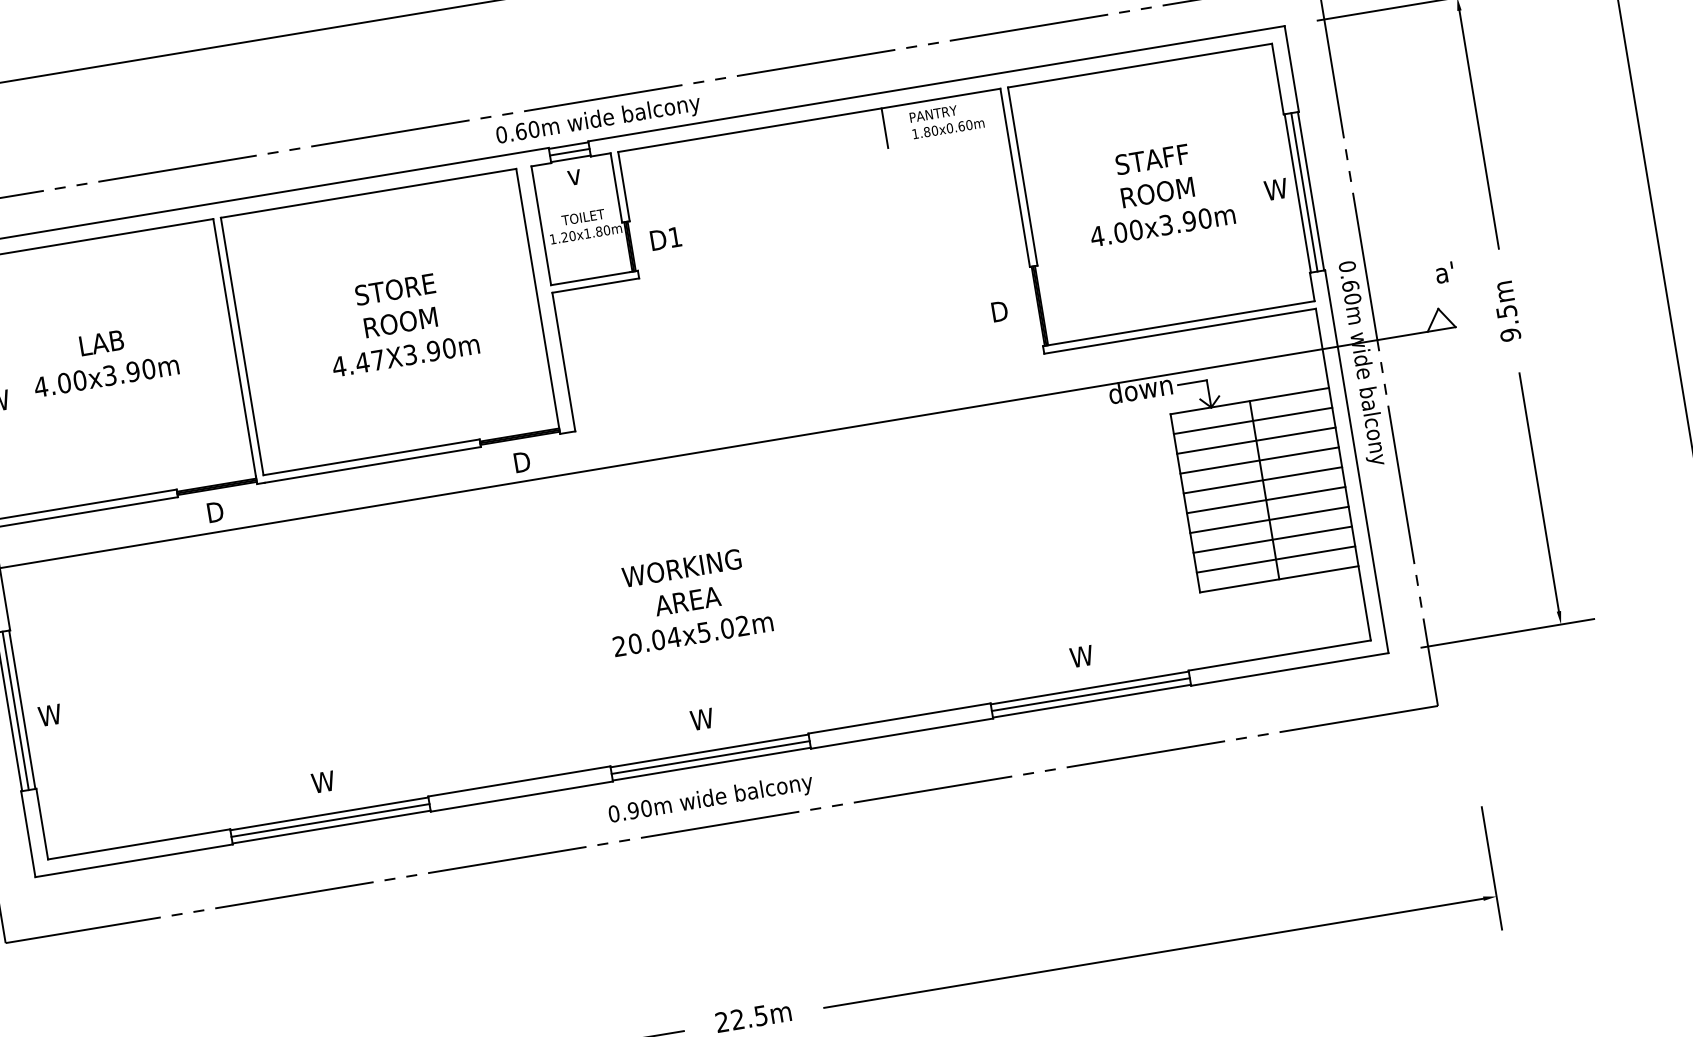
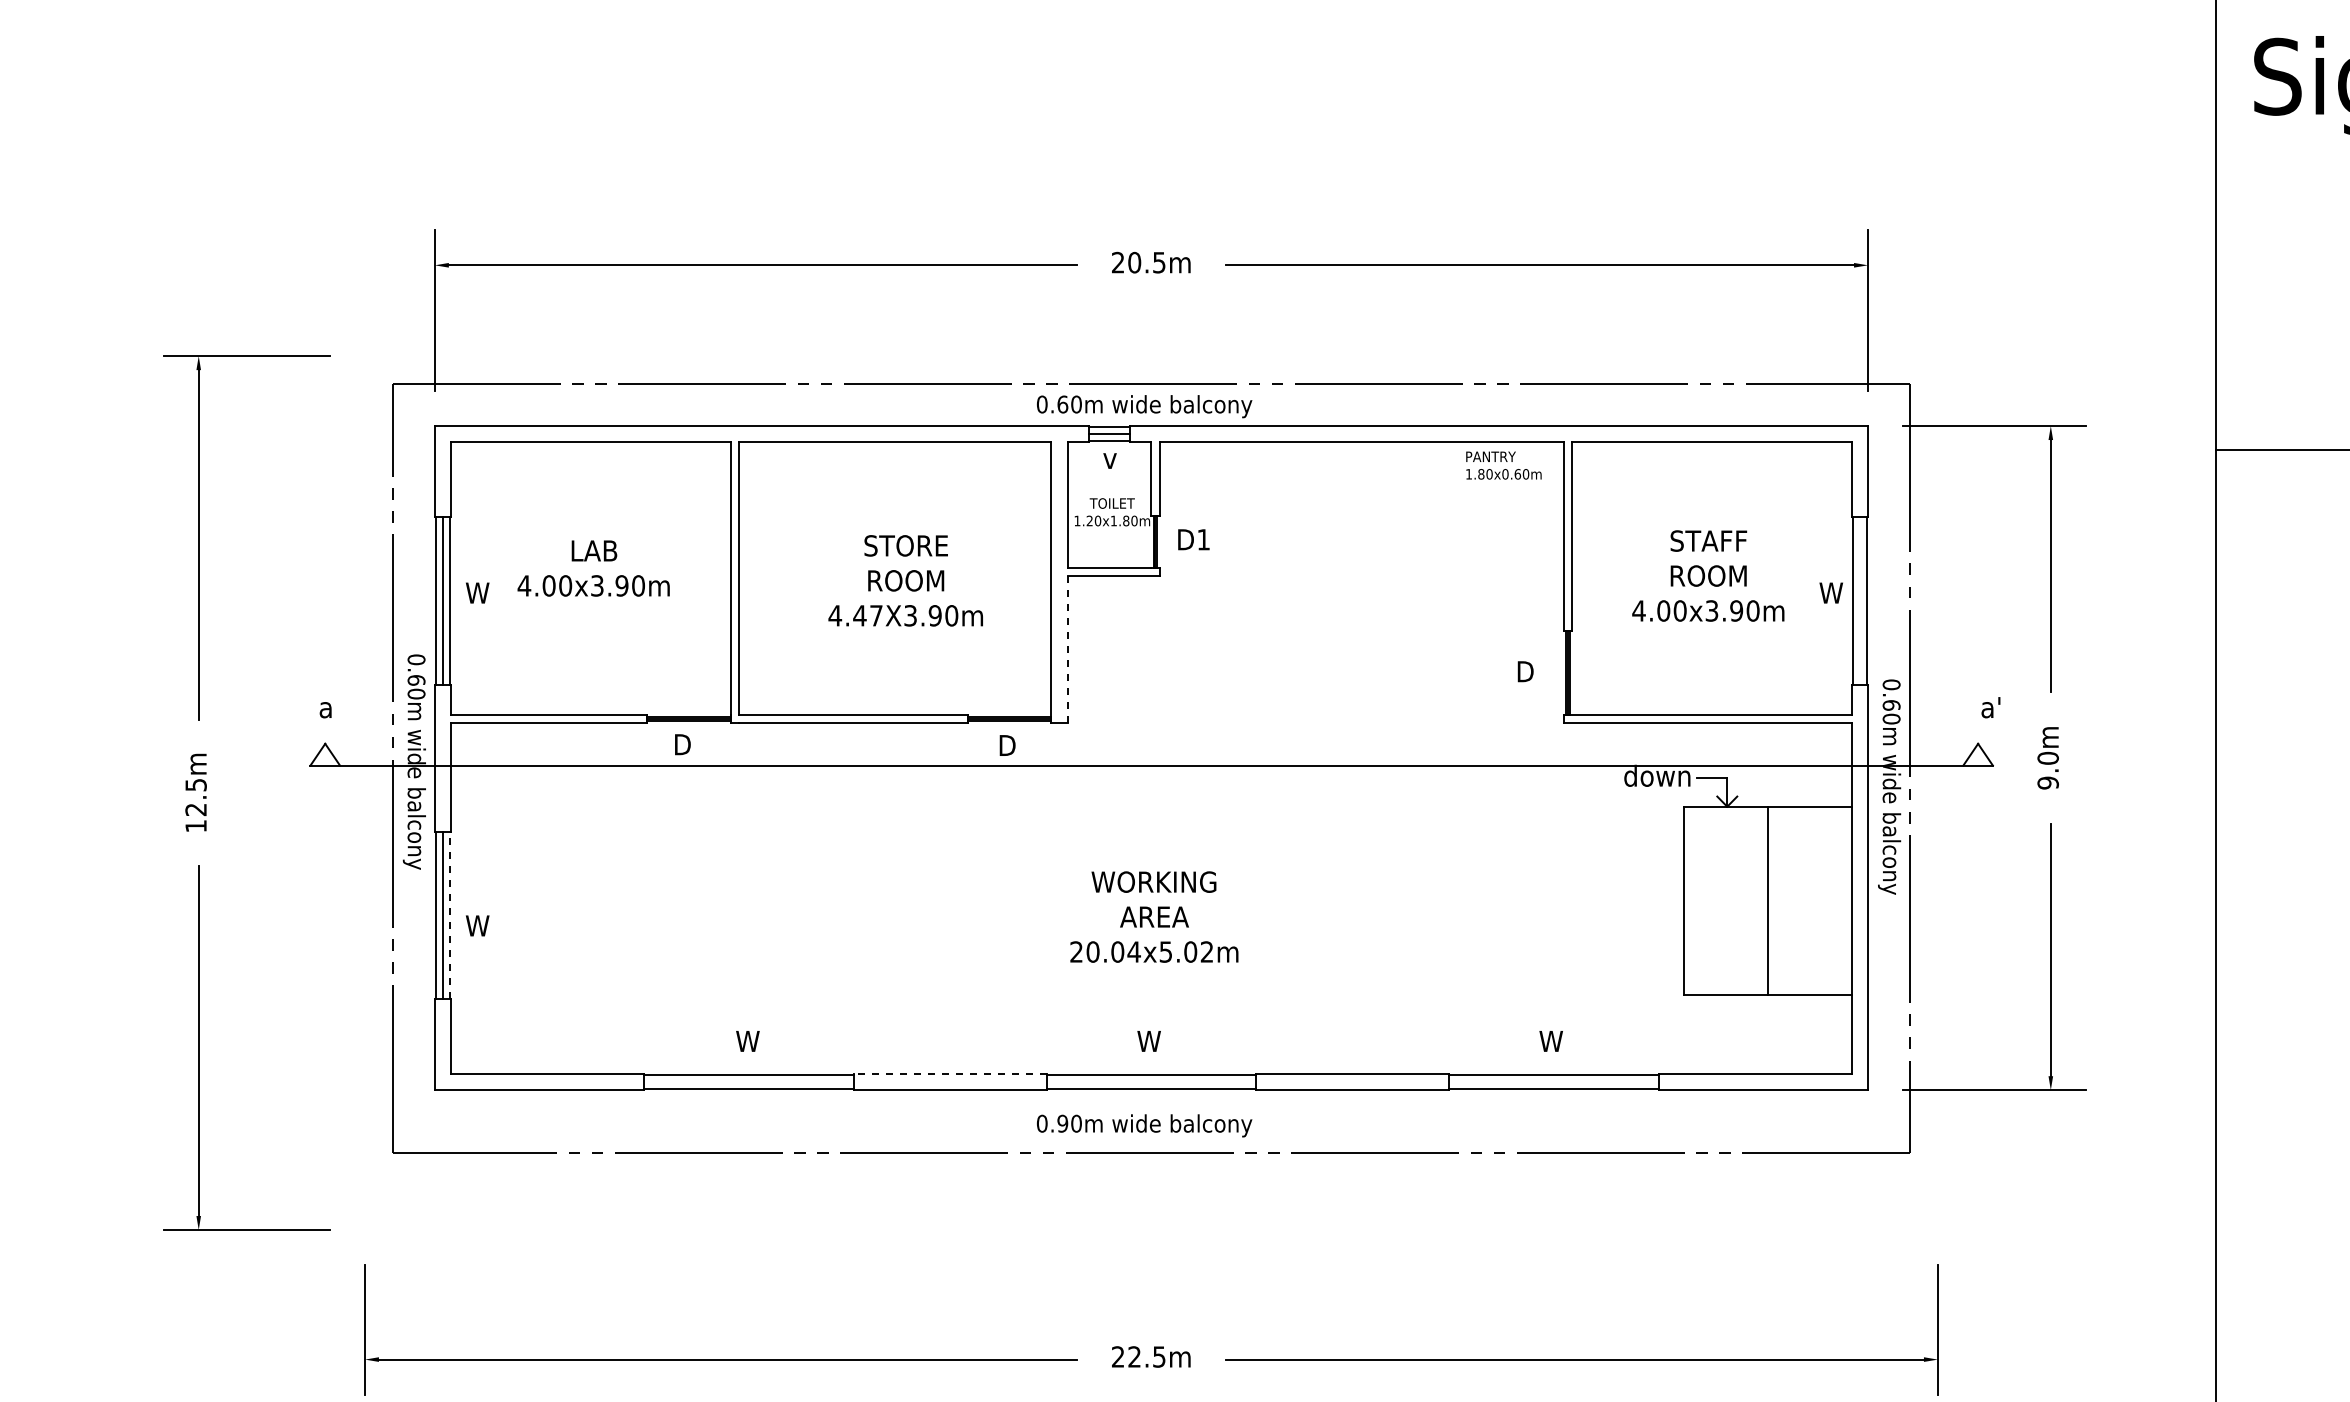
line: (885, 128) -> (1438, 463), removed
line: (1303, 192) -> (1859, 600), removed
text: (1505, 310) -> (2047, 757), 9.5m -> 9.0m
line: (563, 362) -> (1067, 649), solid -> dashed
line: (1252, 420) -> (1767, 827), removed
line: (1255, 440) -> (1767, 848), removed
line: (1259, 460) -> (1767, 869), removed
line: (1262, 480) -> (1767, 890), removed
line: (1265, 500) -> (1767, 911), removed
line: (1268, 519) -> (1767, 932), removed
line: (1272, 539) -> (1767, 953), removed
line: (1275, 559) -> (1767, 974), removed
line: (1090, 695) -> (1553, 1082), removed
line: (21, 709) -> (449, 915), solid -> dashed
line: (710, 757) -> (1151, 1082), removed
line: (518, 781) -> (949, 1074), solid -> dashed
line: (330, 820) -> (748, 1082), removed

